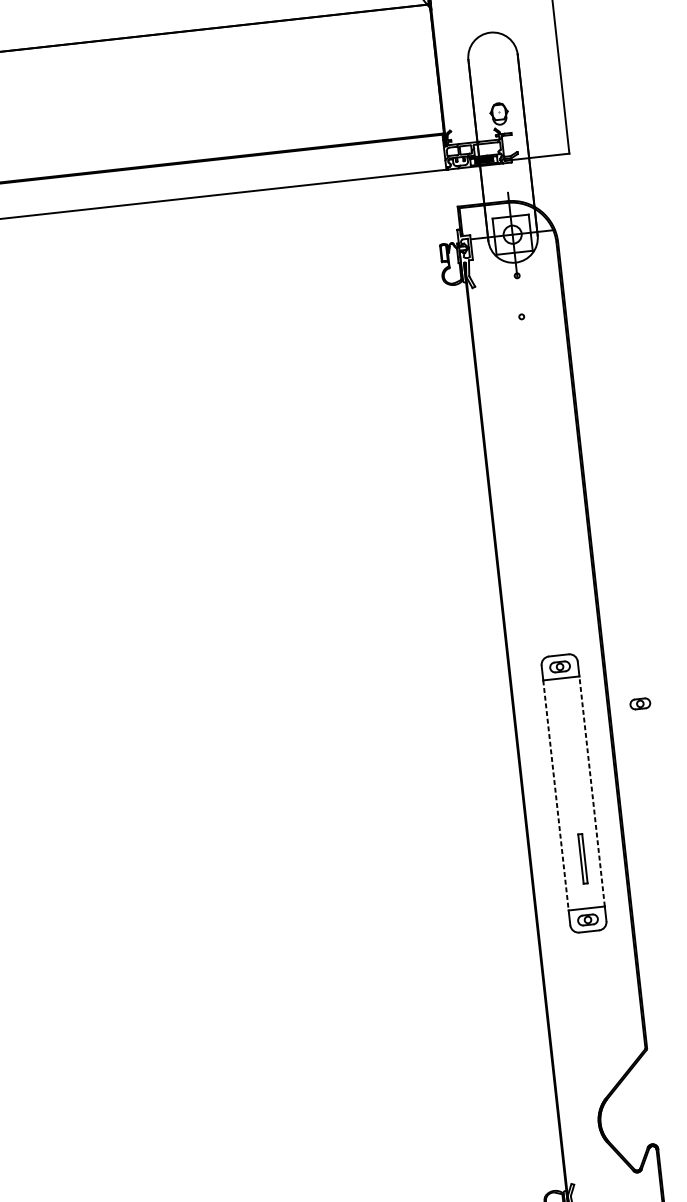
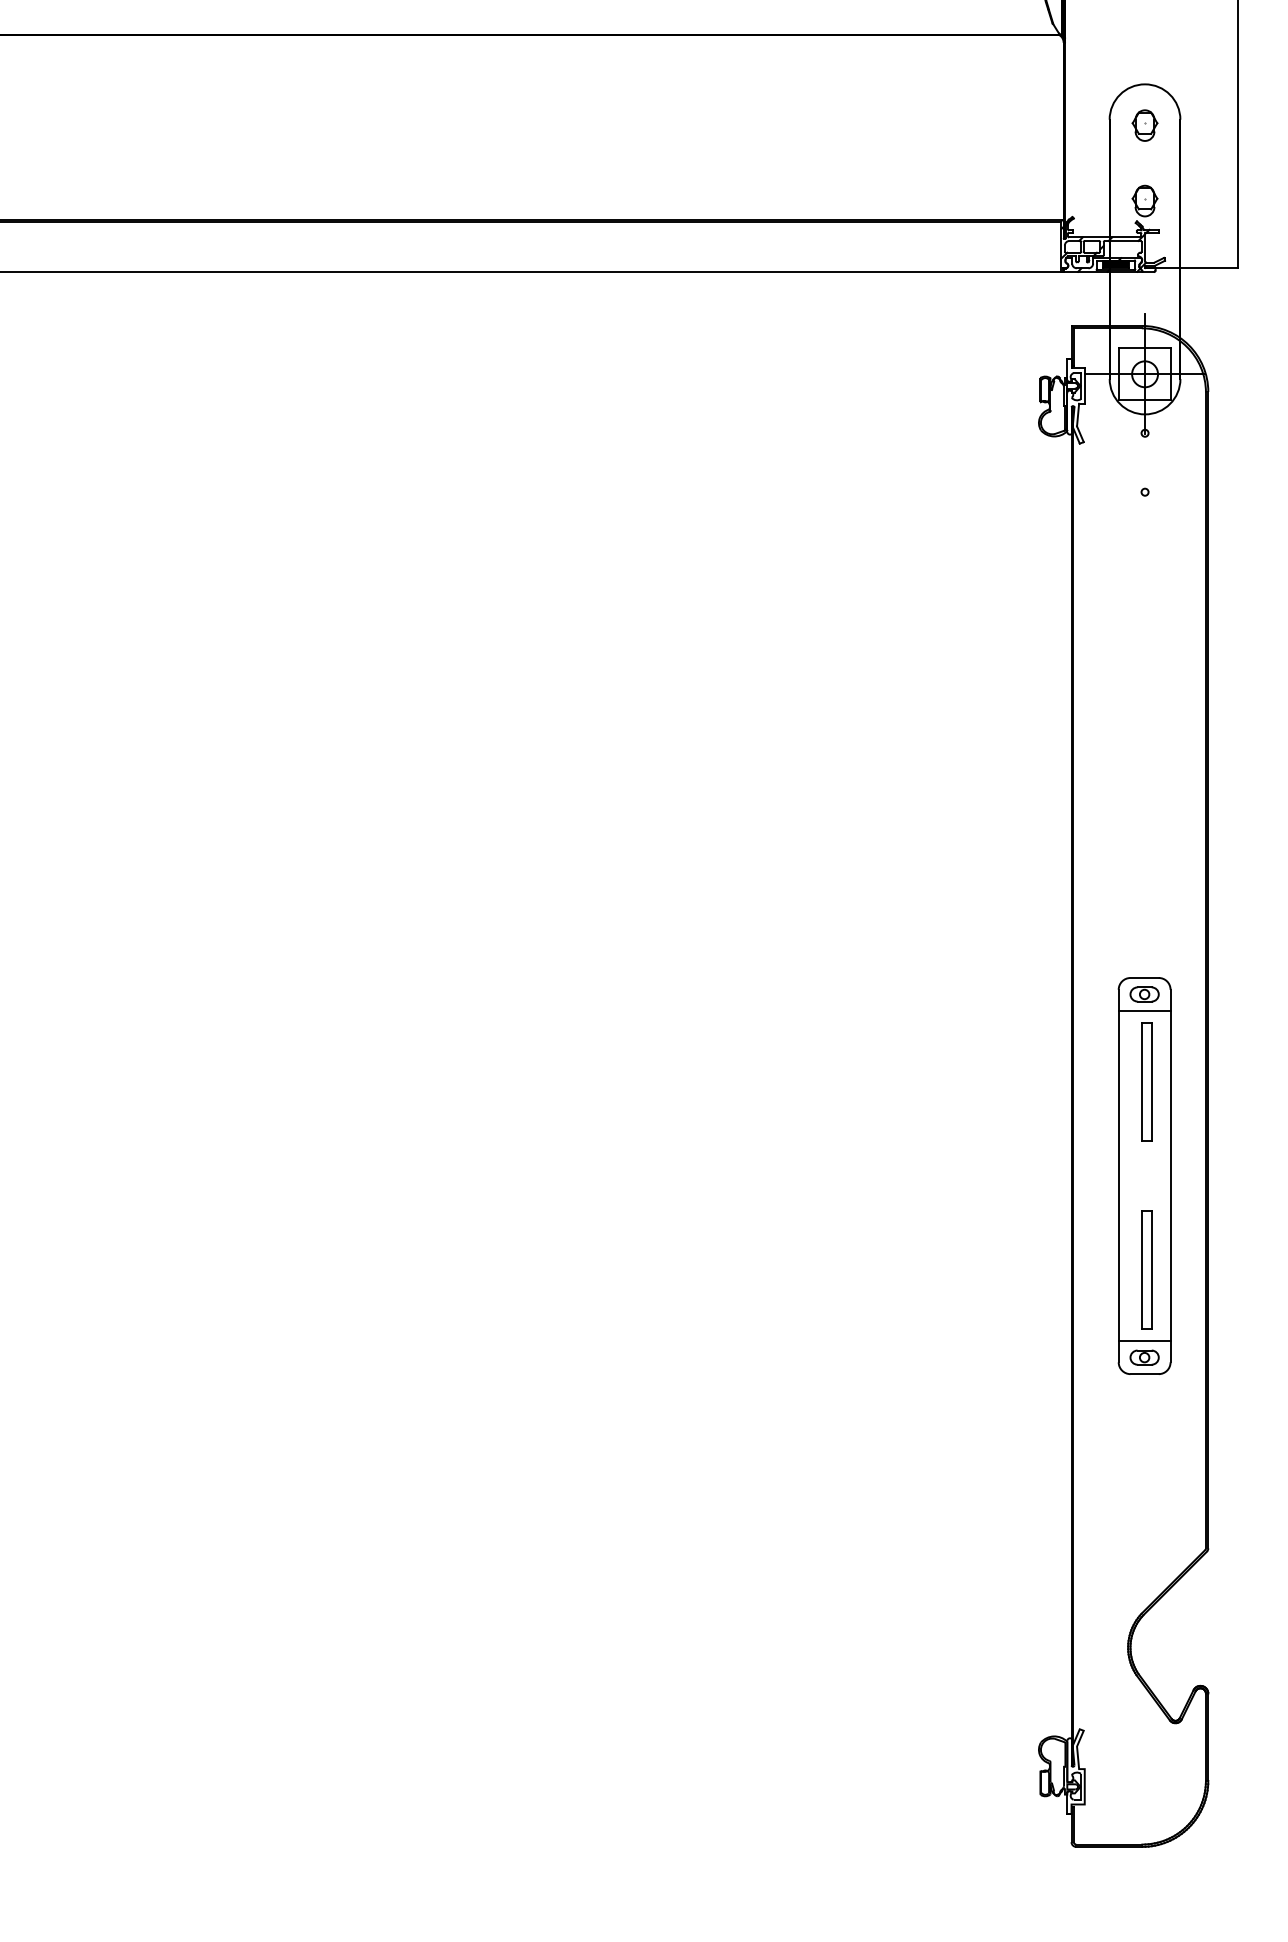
part: (493, 61) -> (1144, 125), added
part: (640, 703) -> (1252, 1059), removed
part: (568, 727) -> (1146, 1081), added
line: (592, 791) -> (1170, 1175), dashed -> solid
line: (555, 795) -> (1118, 1176), dashed -> solid
part: (582, 858) -> (1146, 1269), size x1.67

